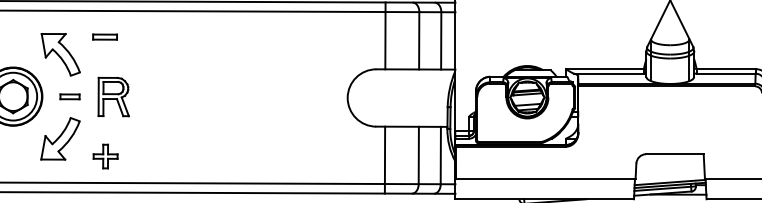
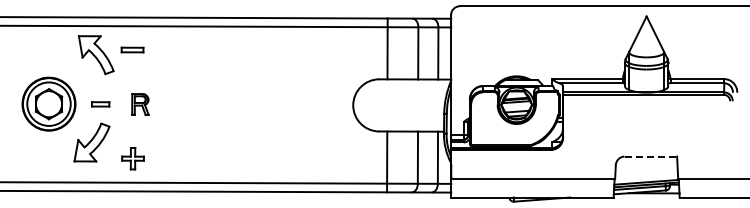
part: (61, 55) -> (96, 55), moved
part: (113, 96) -> (140, 104), size x0.6
line: (675, 154) -> (651, 156), solid -> dashed

